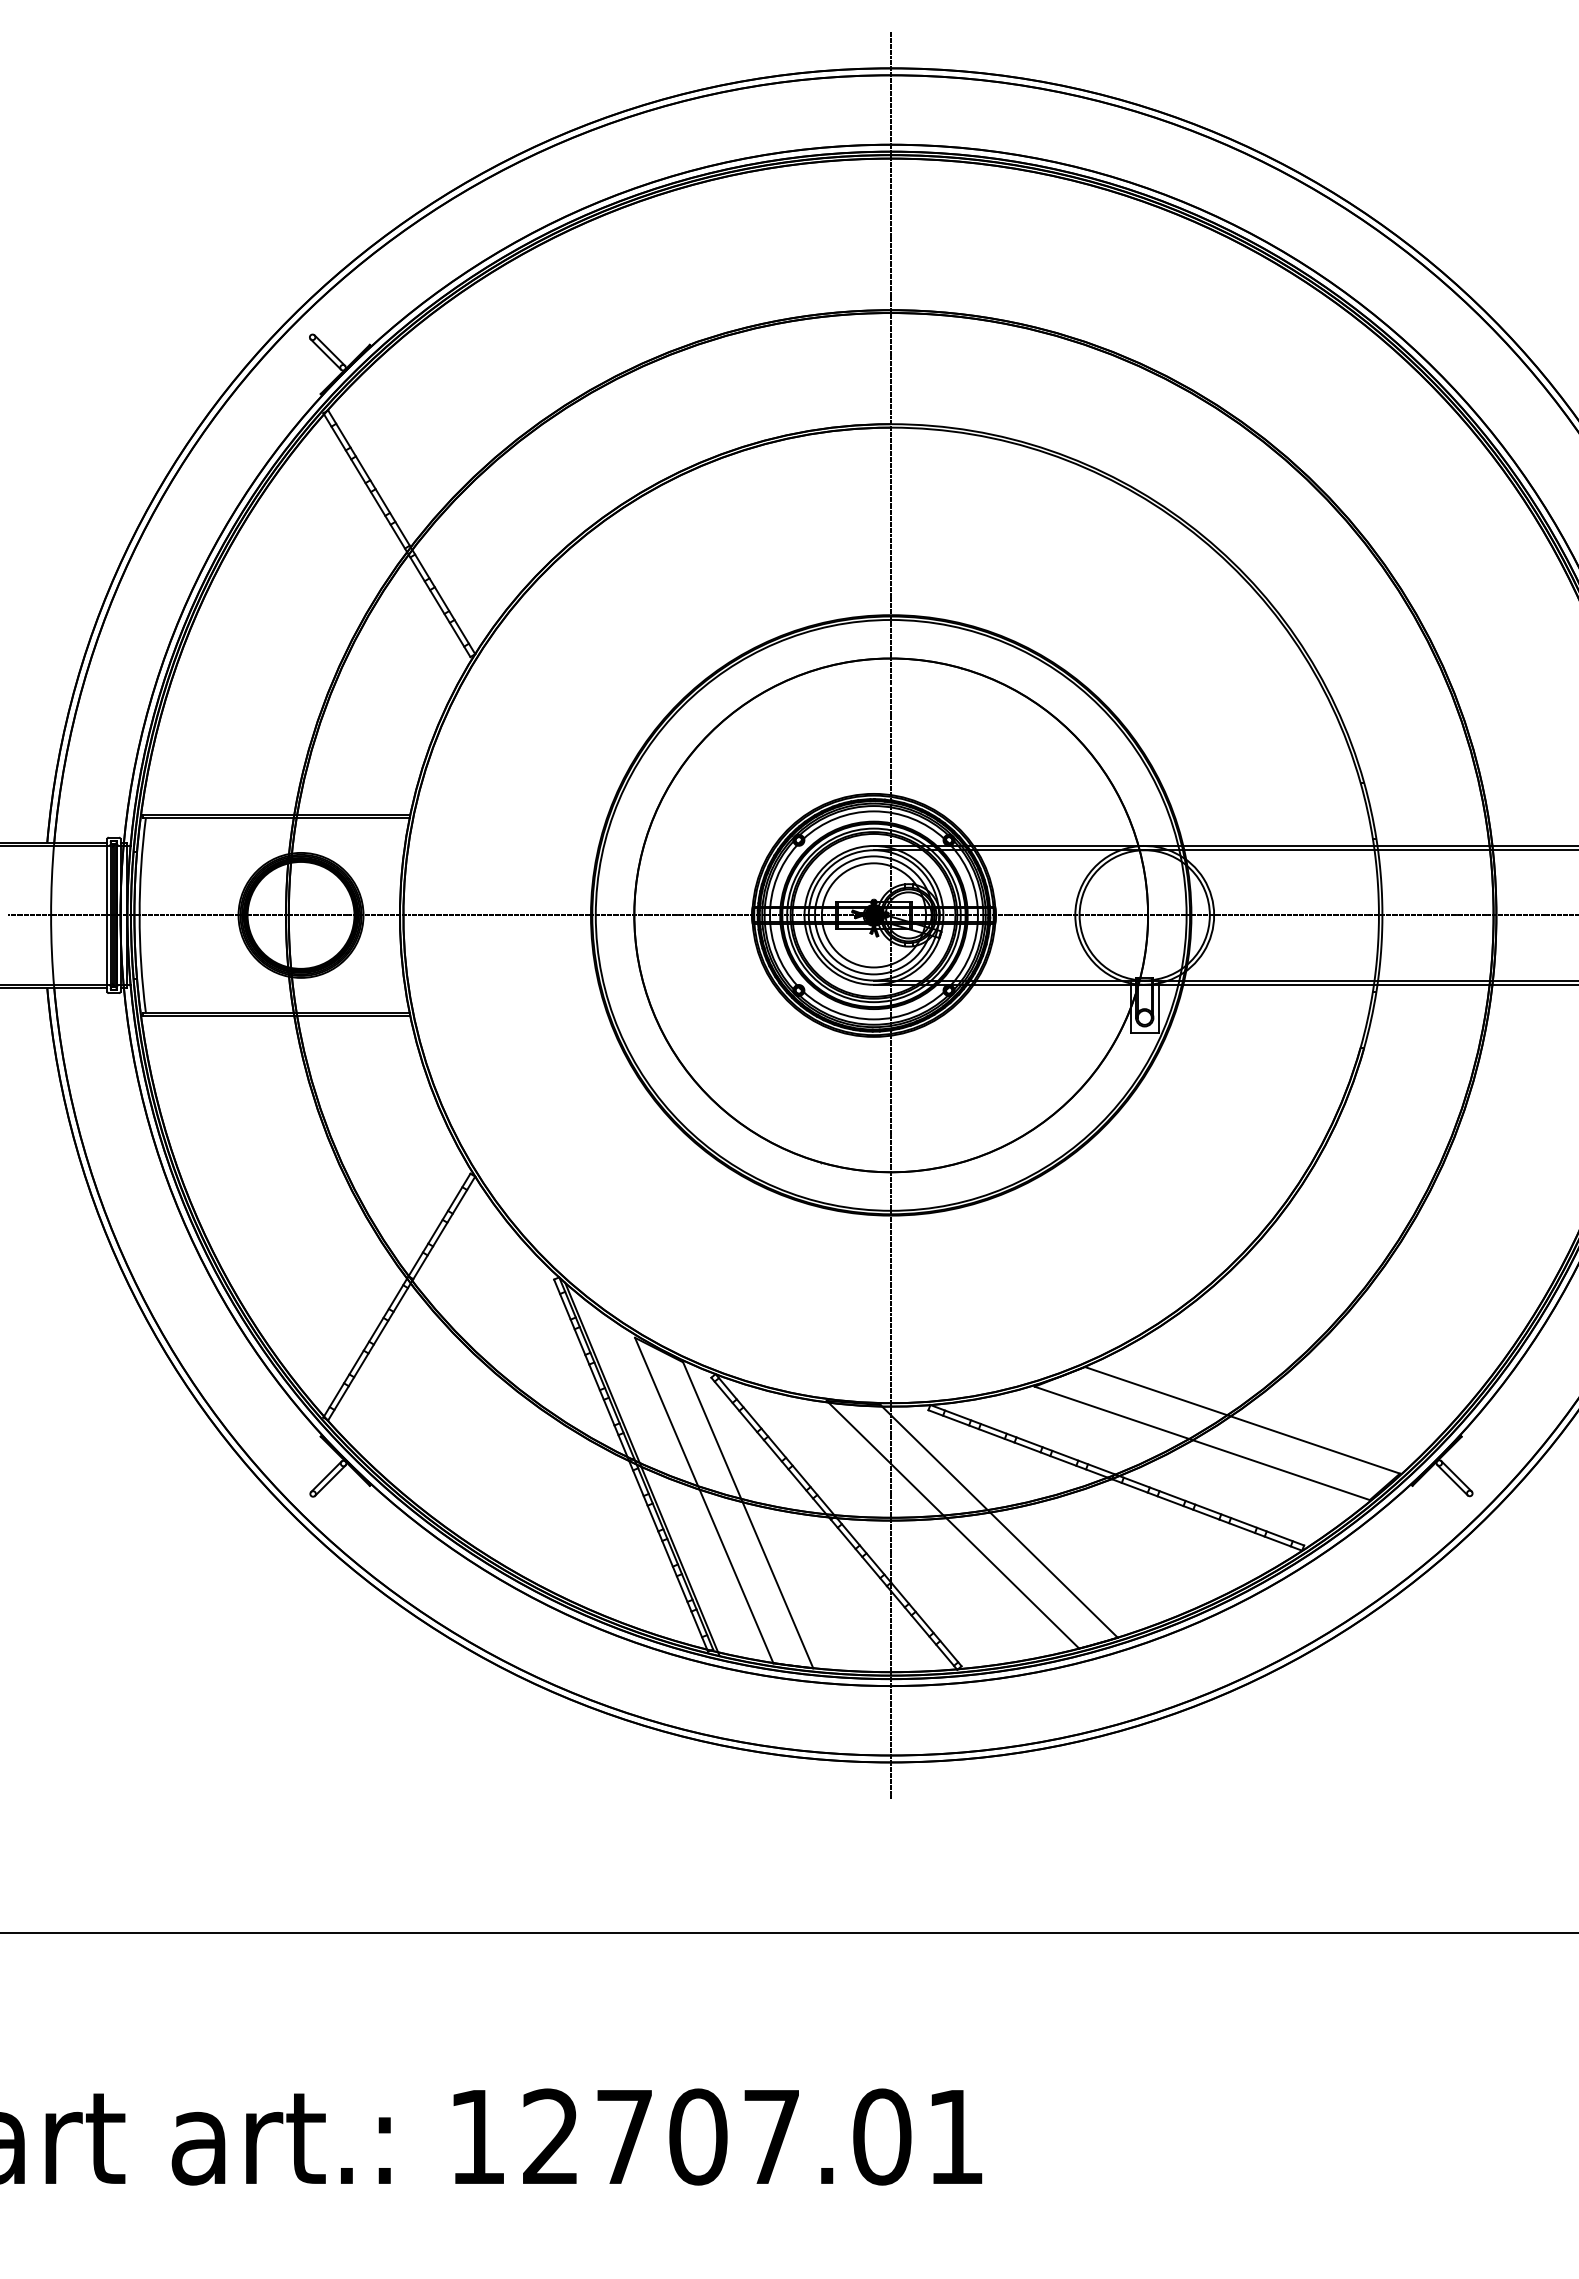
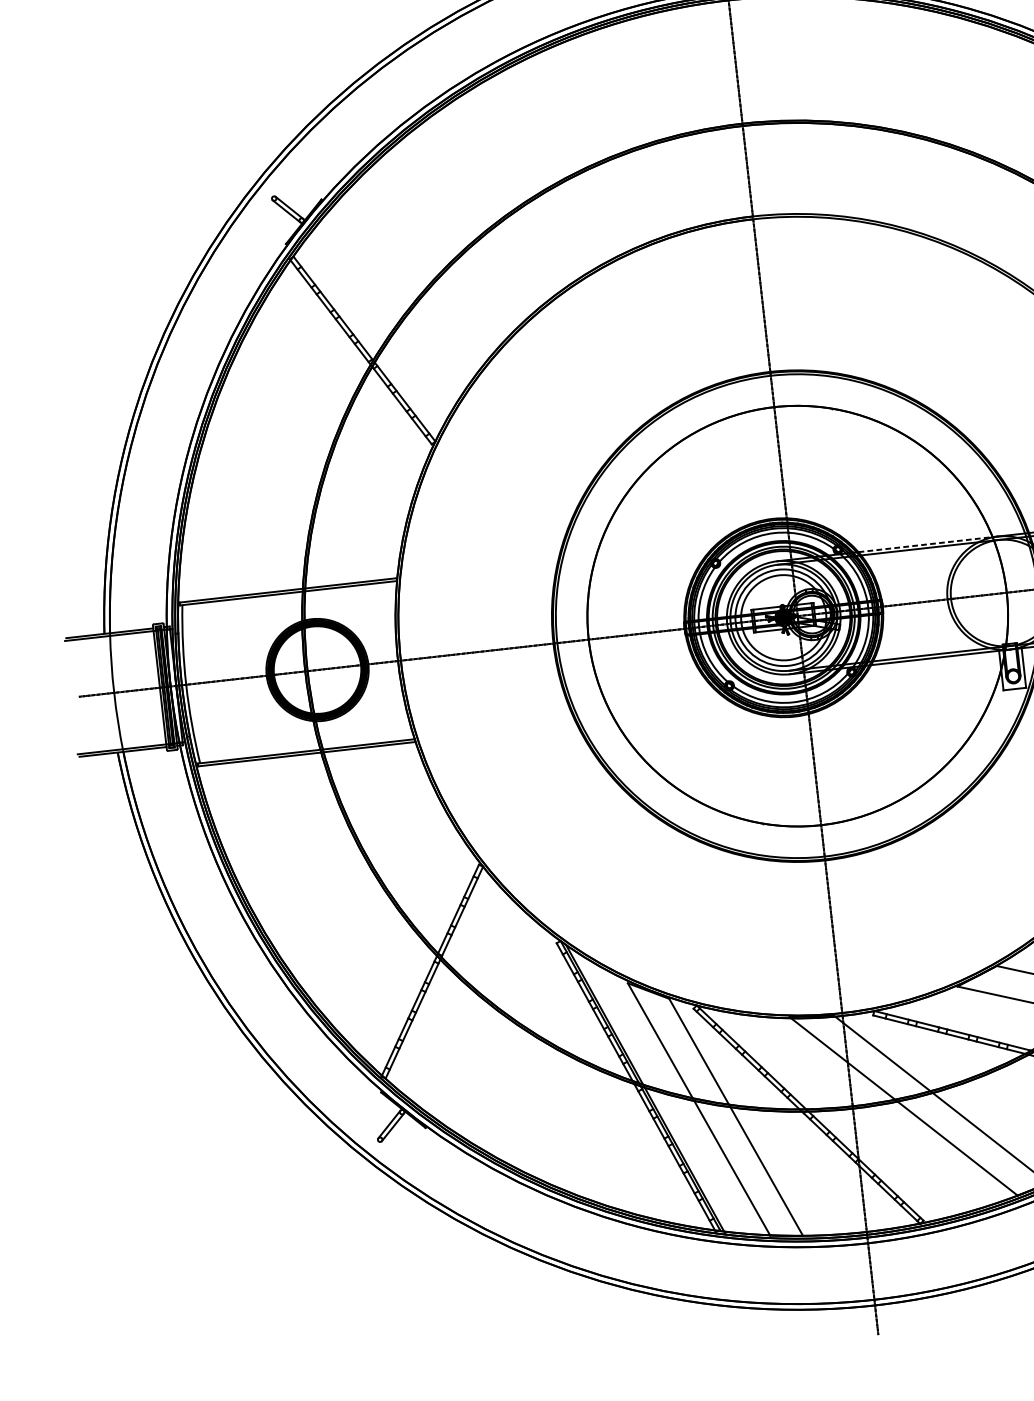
line: (1056, 845) -> (925, 544), solid -> dashed

